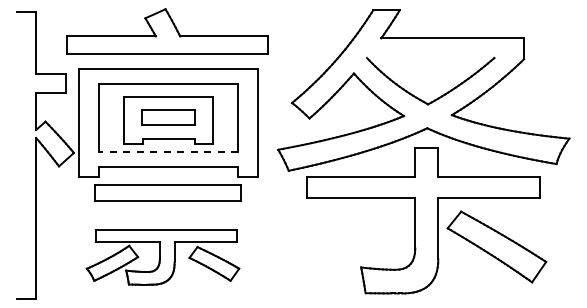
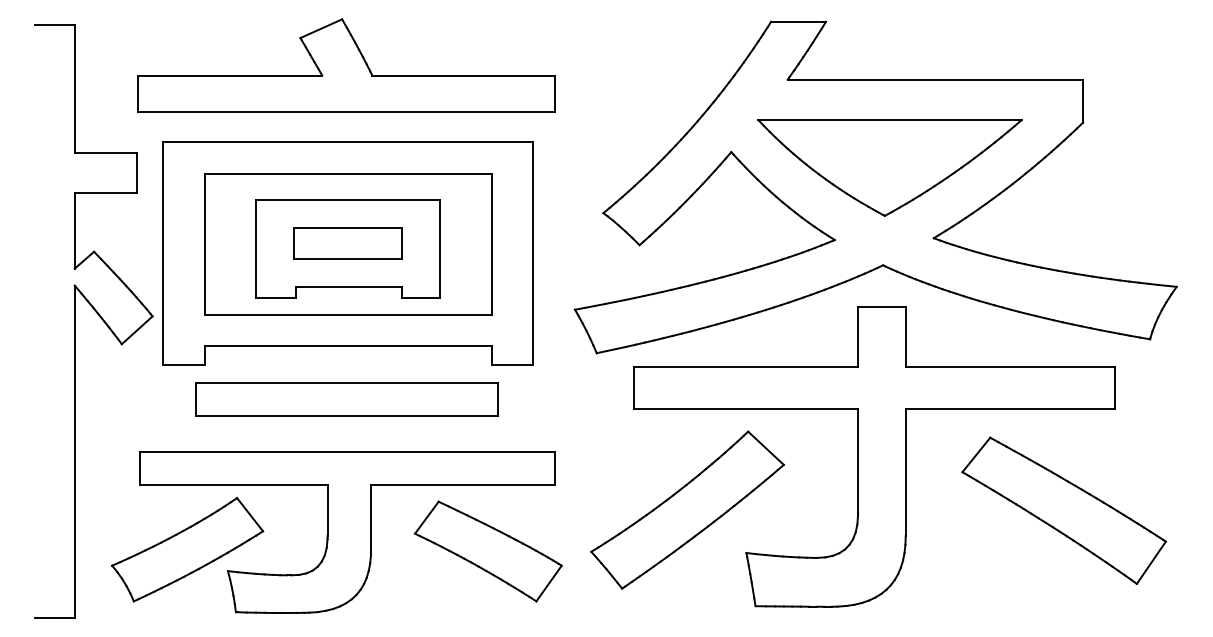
line: (430, 58) -> (889, 121), added
line: (167, 152) -> (346, 315), dashed -> solid
part: (332, 246) -> (687, 509), added
part: (496, 246) -> (1063, 509), moved
part: (162, 257) -> (335, 532), size x1.43

